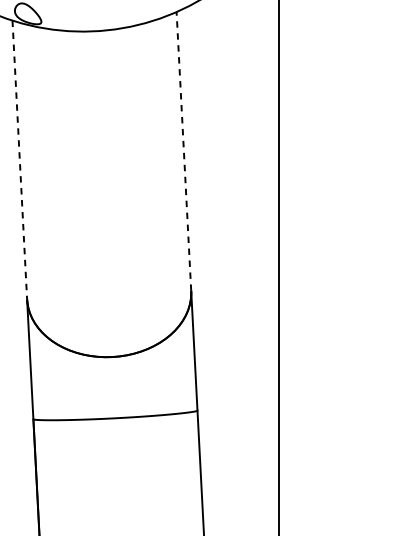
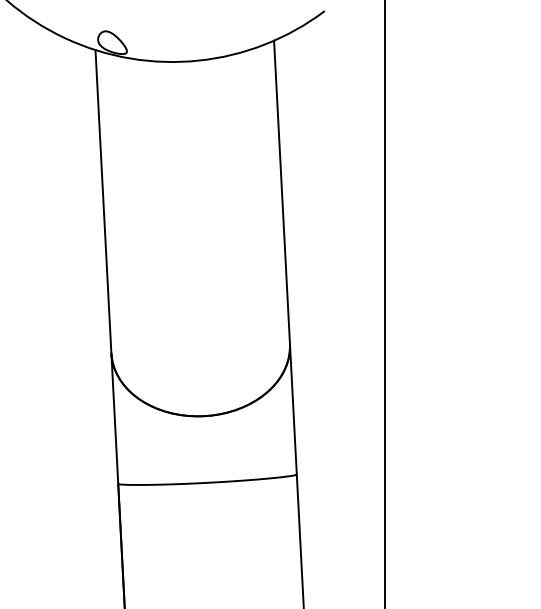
line: (184, 151) -> (282, 192), dashed -> solid
line: (19, 159) -> (103, 201), dashed -> solid

